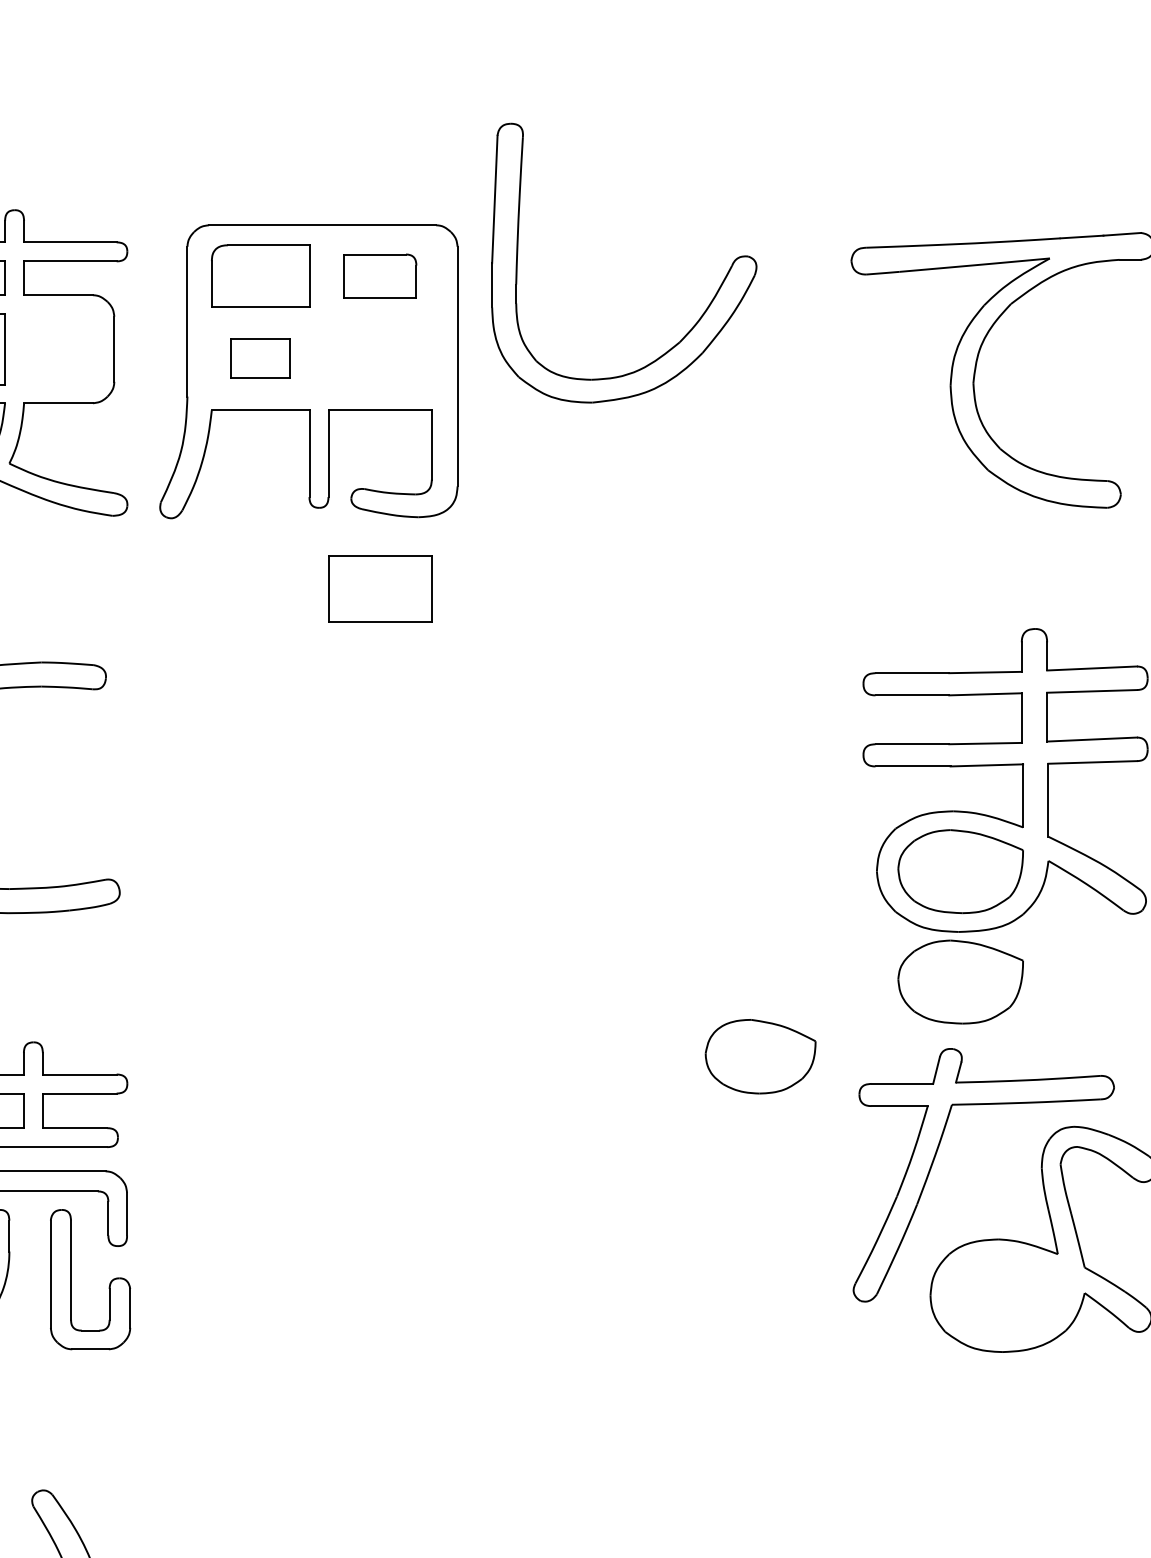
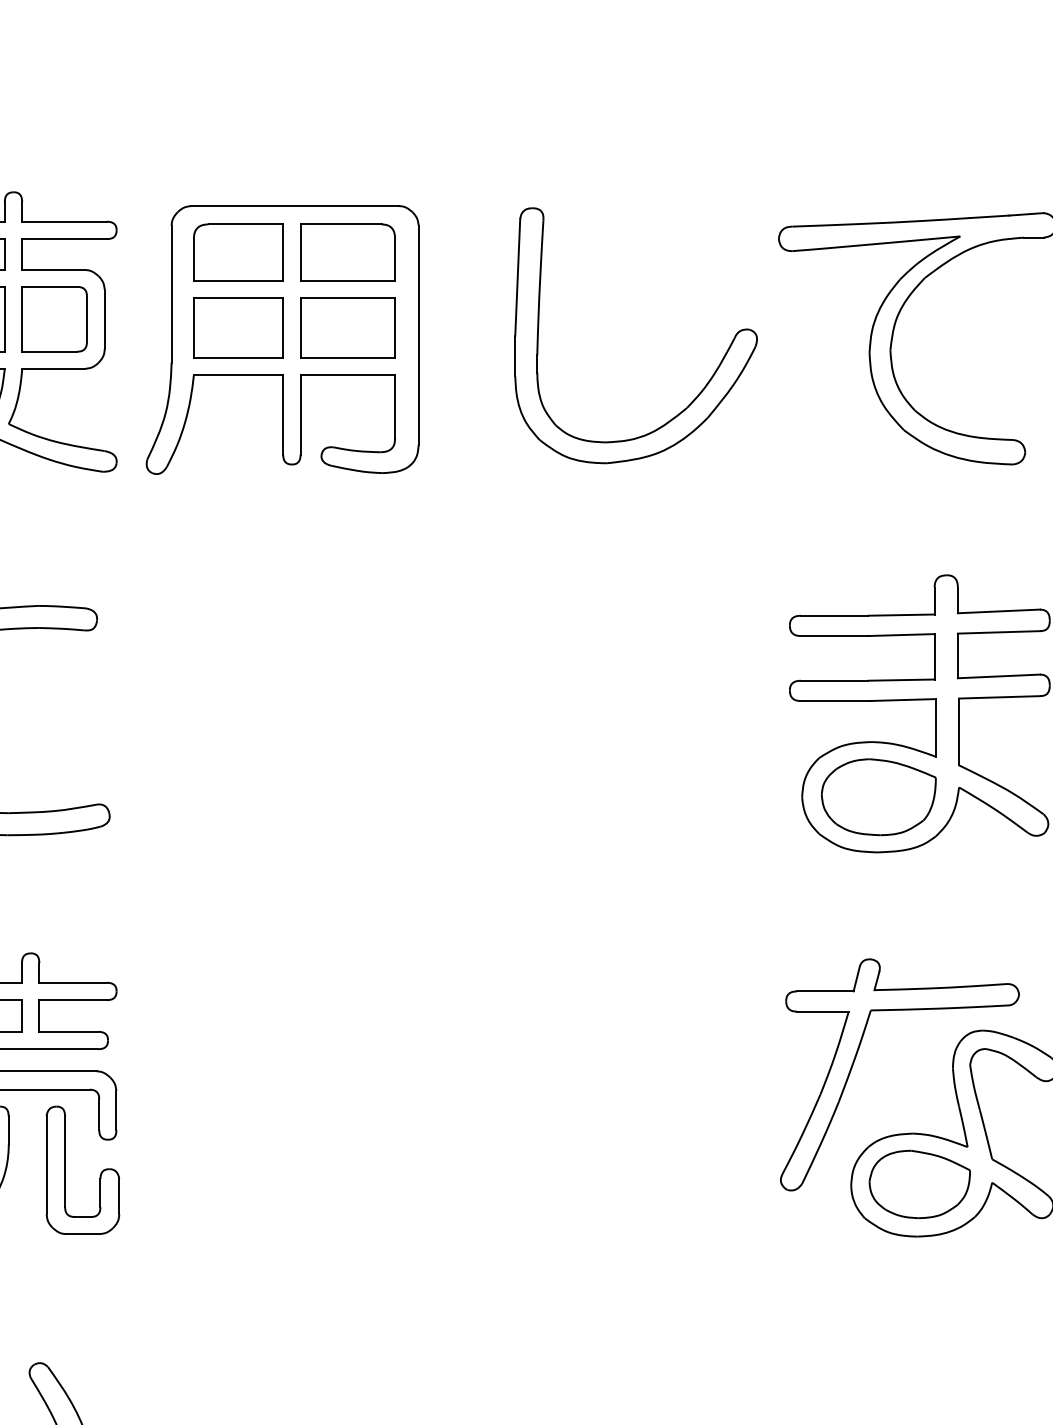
part: (379, 276) -> (347, 252), size x1.43
part: (697, 319) -> (703, 387), moved
part: (59, 349) -> (54, 319), added
part: (260, 358) -> (238, 327), size x1.67
part: (379, 588) -> (347, 327), moved
part: (960, 982) -> (878, 898), removed
part: (760, 1056) -> (919, 1184), moved

